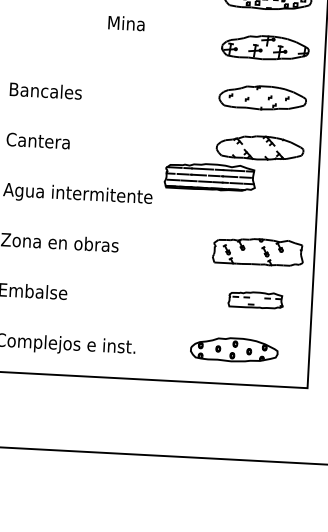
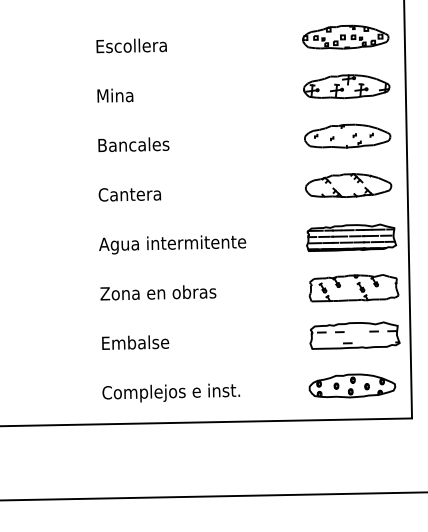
text: (126, 23) -> (115, 95), moved
part: (210, 176) -> (351, 237), moved
part: (255, 300) -> (354, 335), size x1.67
part: (234, 349) -> (352, 385), moved

